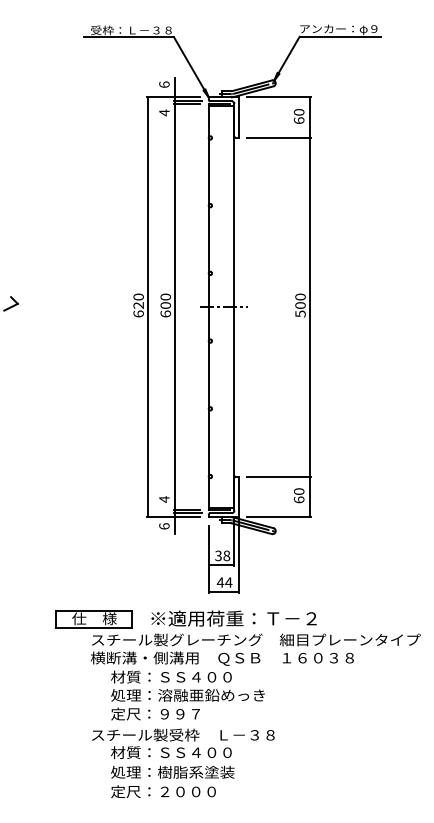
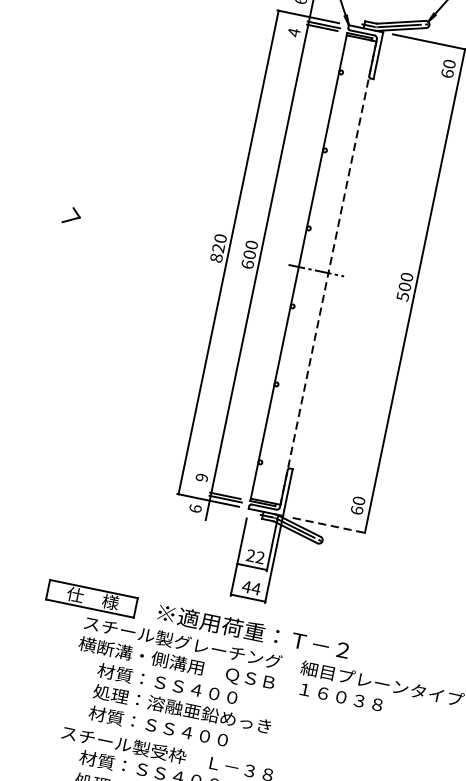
line: (278, 137) -> (419, 88), removed
line: (234, 307) -> (328, 273), solid -> dashed
text: (138, 313) -> (216, 257), 620 -> 820
line: (278, 476) -> (338, 478), removed
text: (164, 499) -> (202, 477), 4 -> 9
line: (278, 517) -> (329, 525), solid -> dashed
text: (222, 555) -> (255, 556), 38 -> 22
text: (171, 713) -> (159, 725), 定尺：９９７ -> 材質：ＳＳ４００

